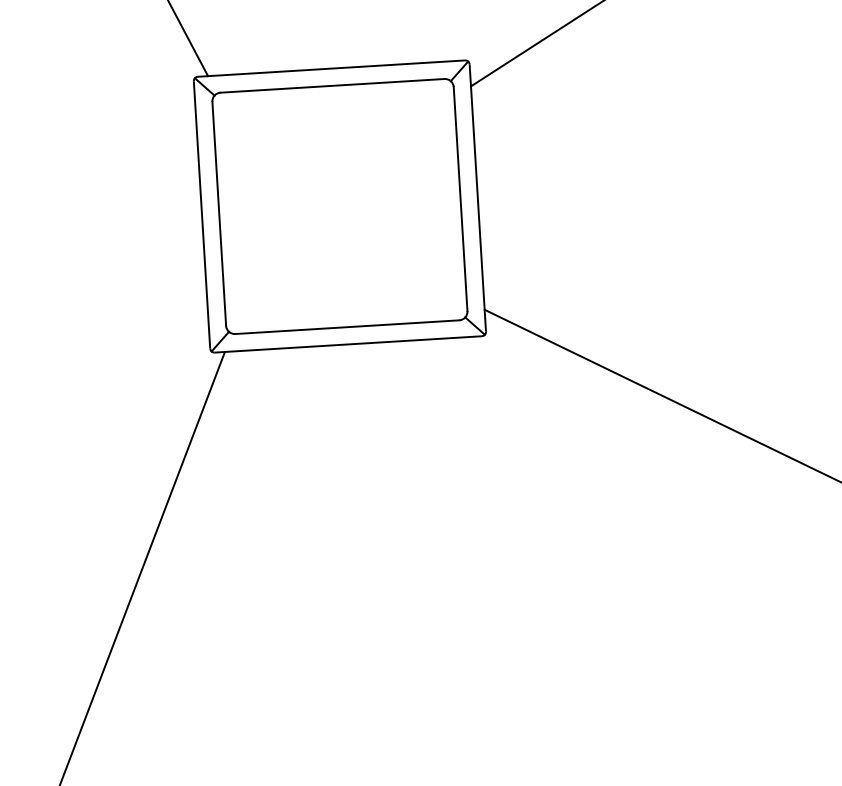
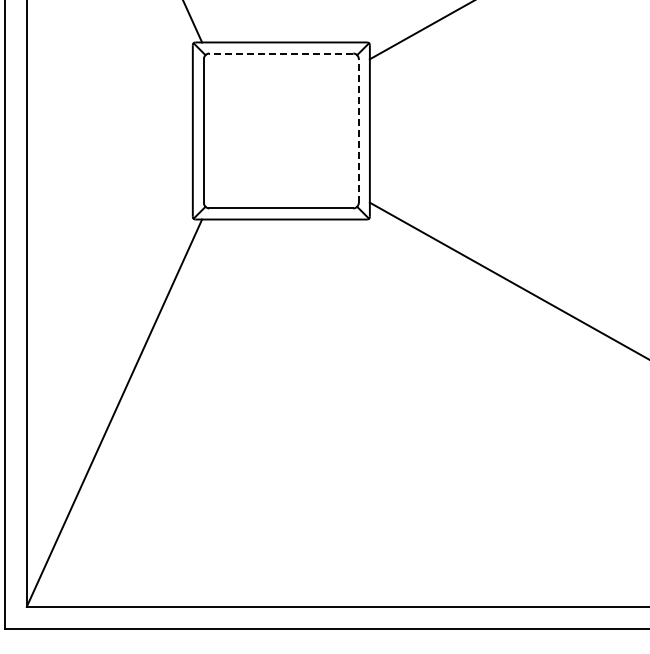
line: (332, 85) -> (281, 53), solid -> dashed
line: (460, 199) -> (358, 131), solid -> dashed

